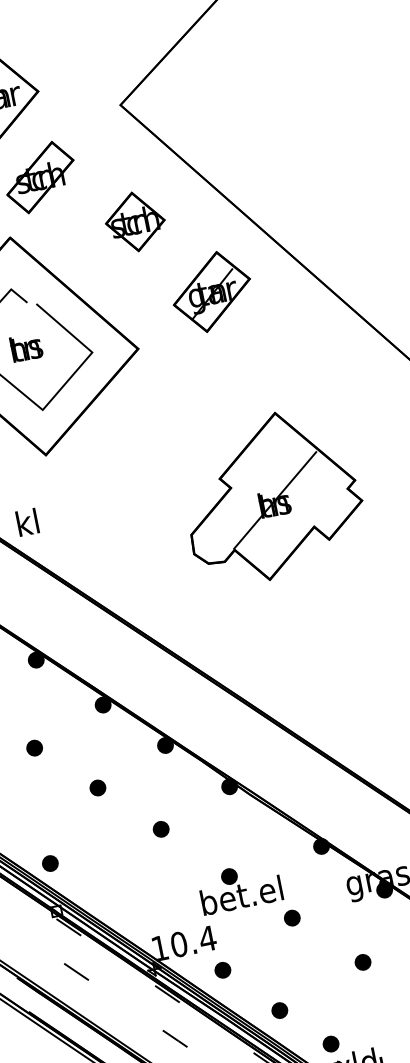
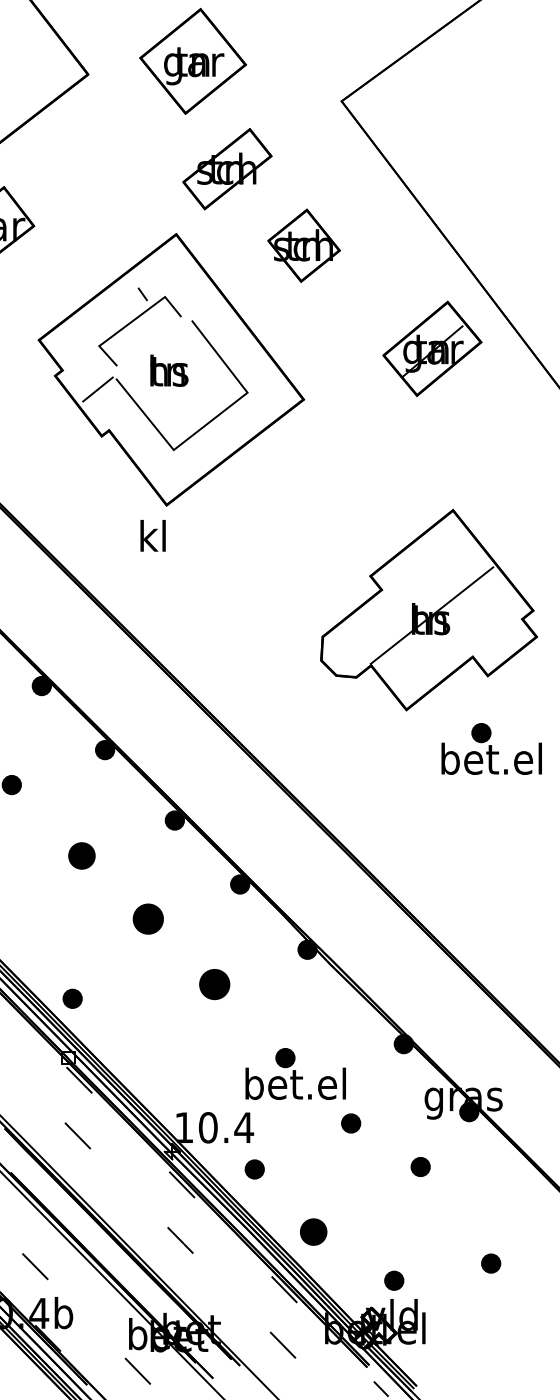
part: (134, 221) -> (303, 245), moved
part: (211, 291) -> (432, 348), moved
text: (27, 522) -> (152, 535), moved
part: (343, 596) -> (491, 748), added
part: (34, 747) -> (81, 855), size x1.4
part: (98, 788) -> (148, 919), size x1.6
part: (161, 829) -> (214, 984), size x1.6
part: (362, 962) -> (420, 1167), moved
part: (279, 1010) -> (313, 1231), size x1.4
part: (331, 1043) -> (394, 1280), moved

